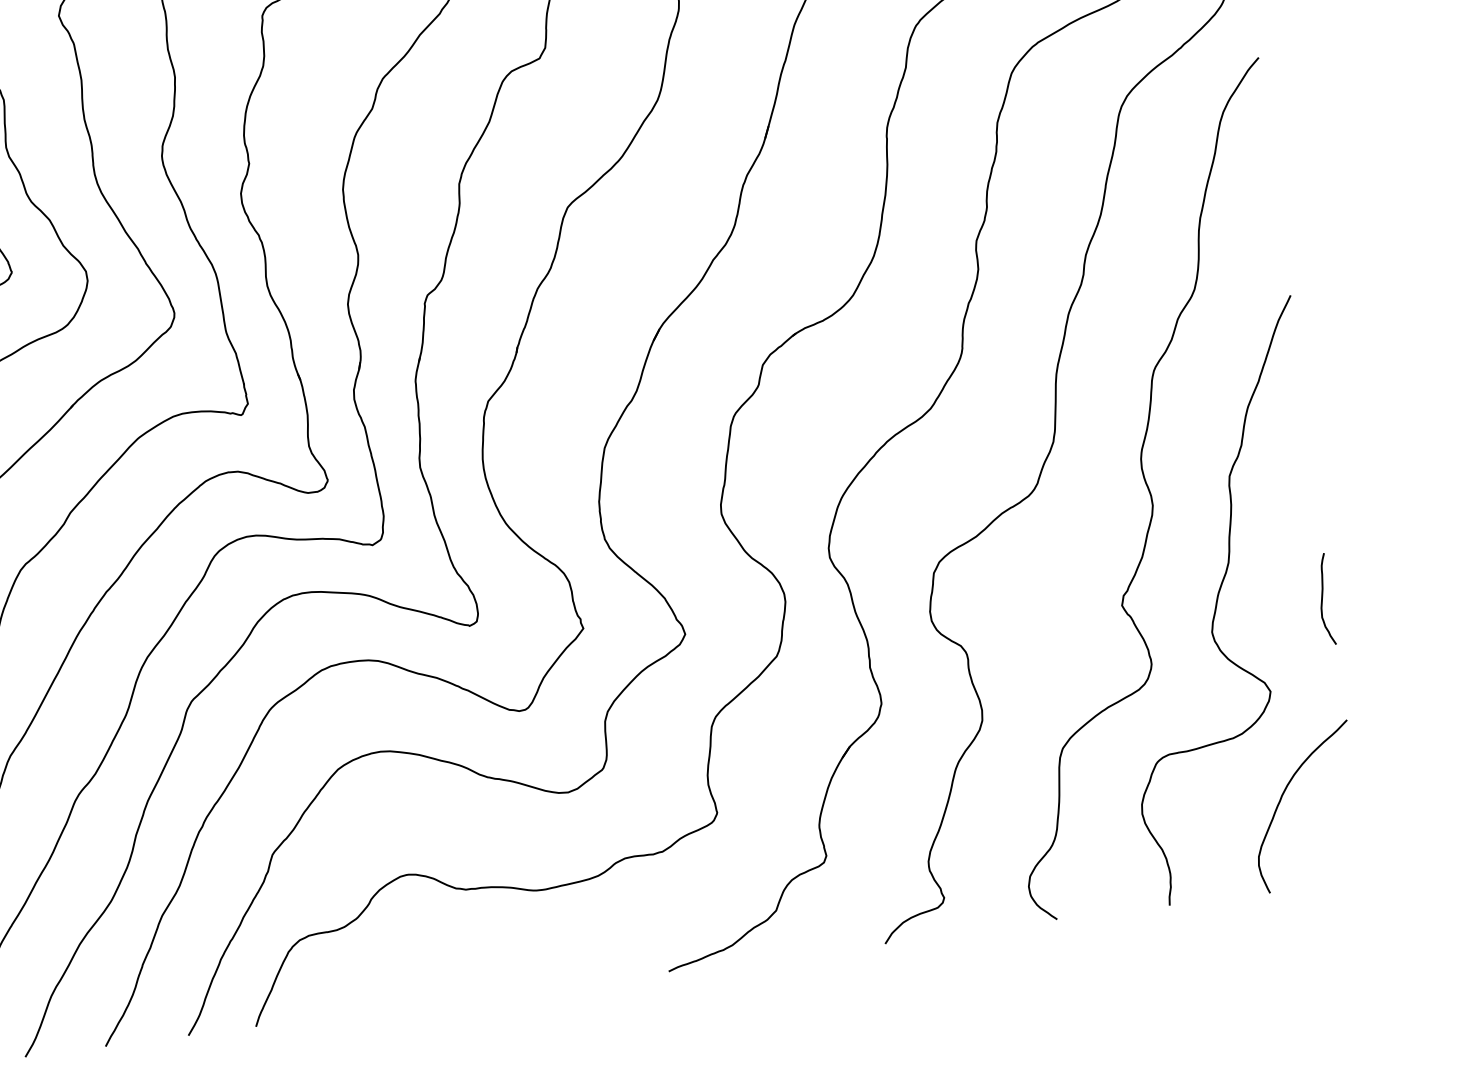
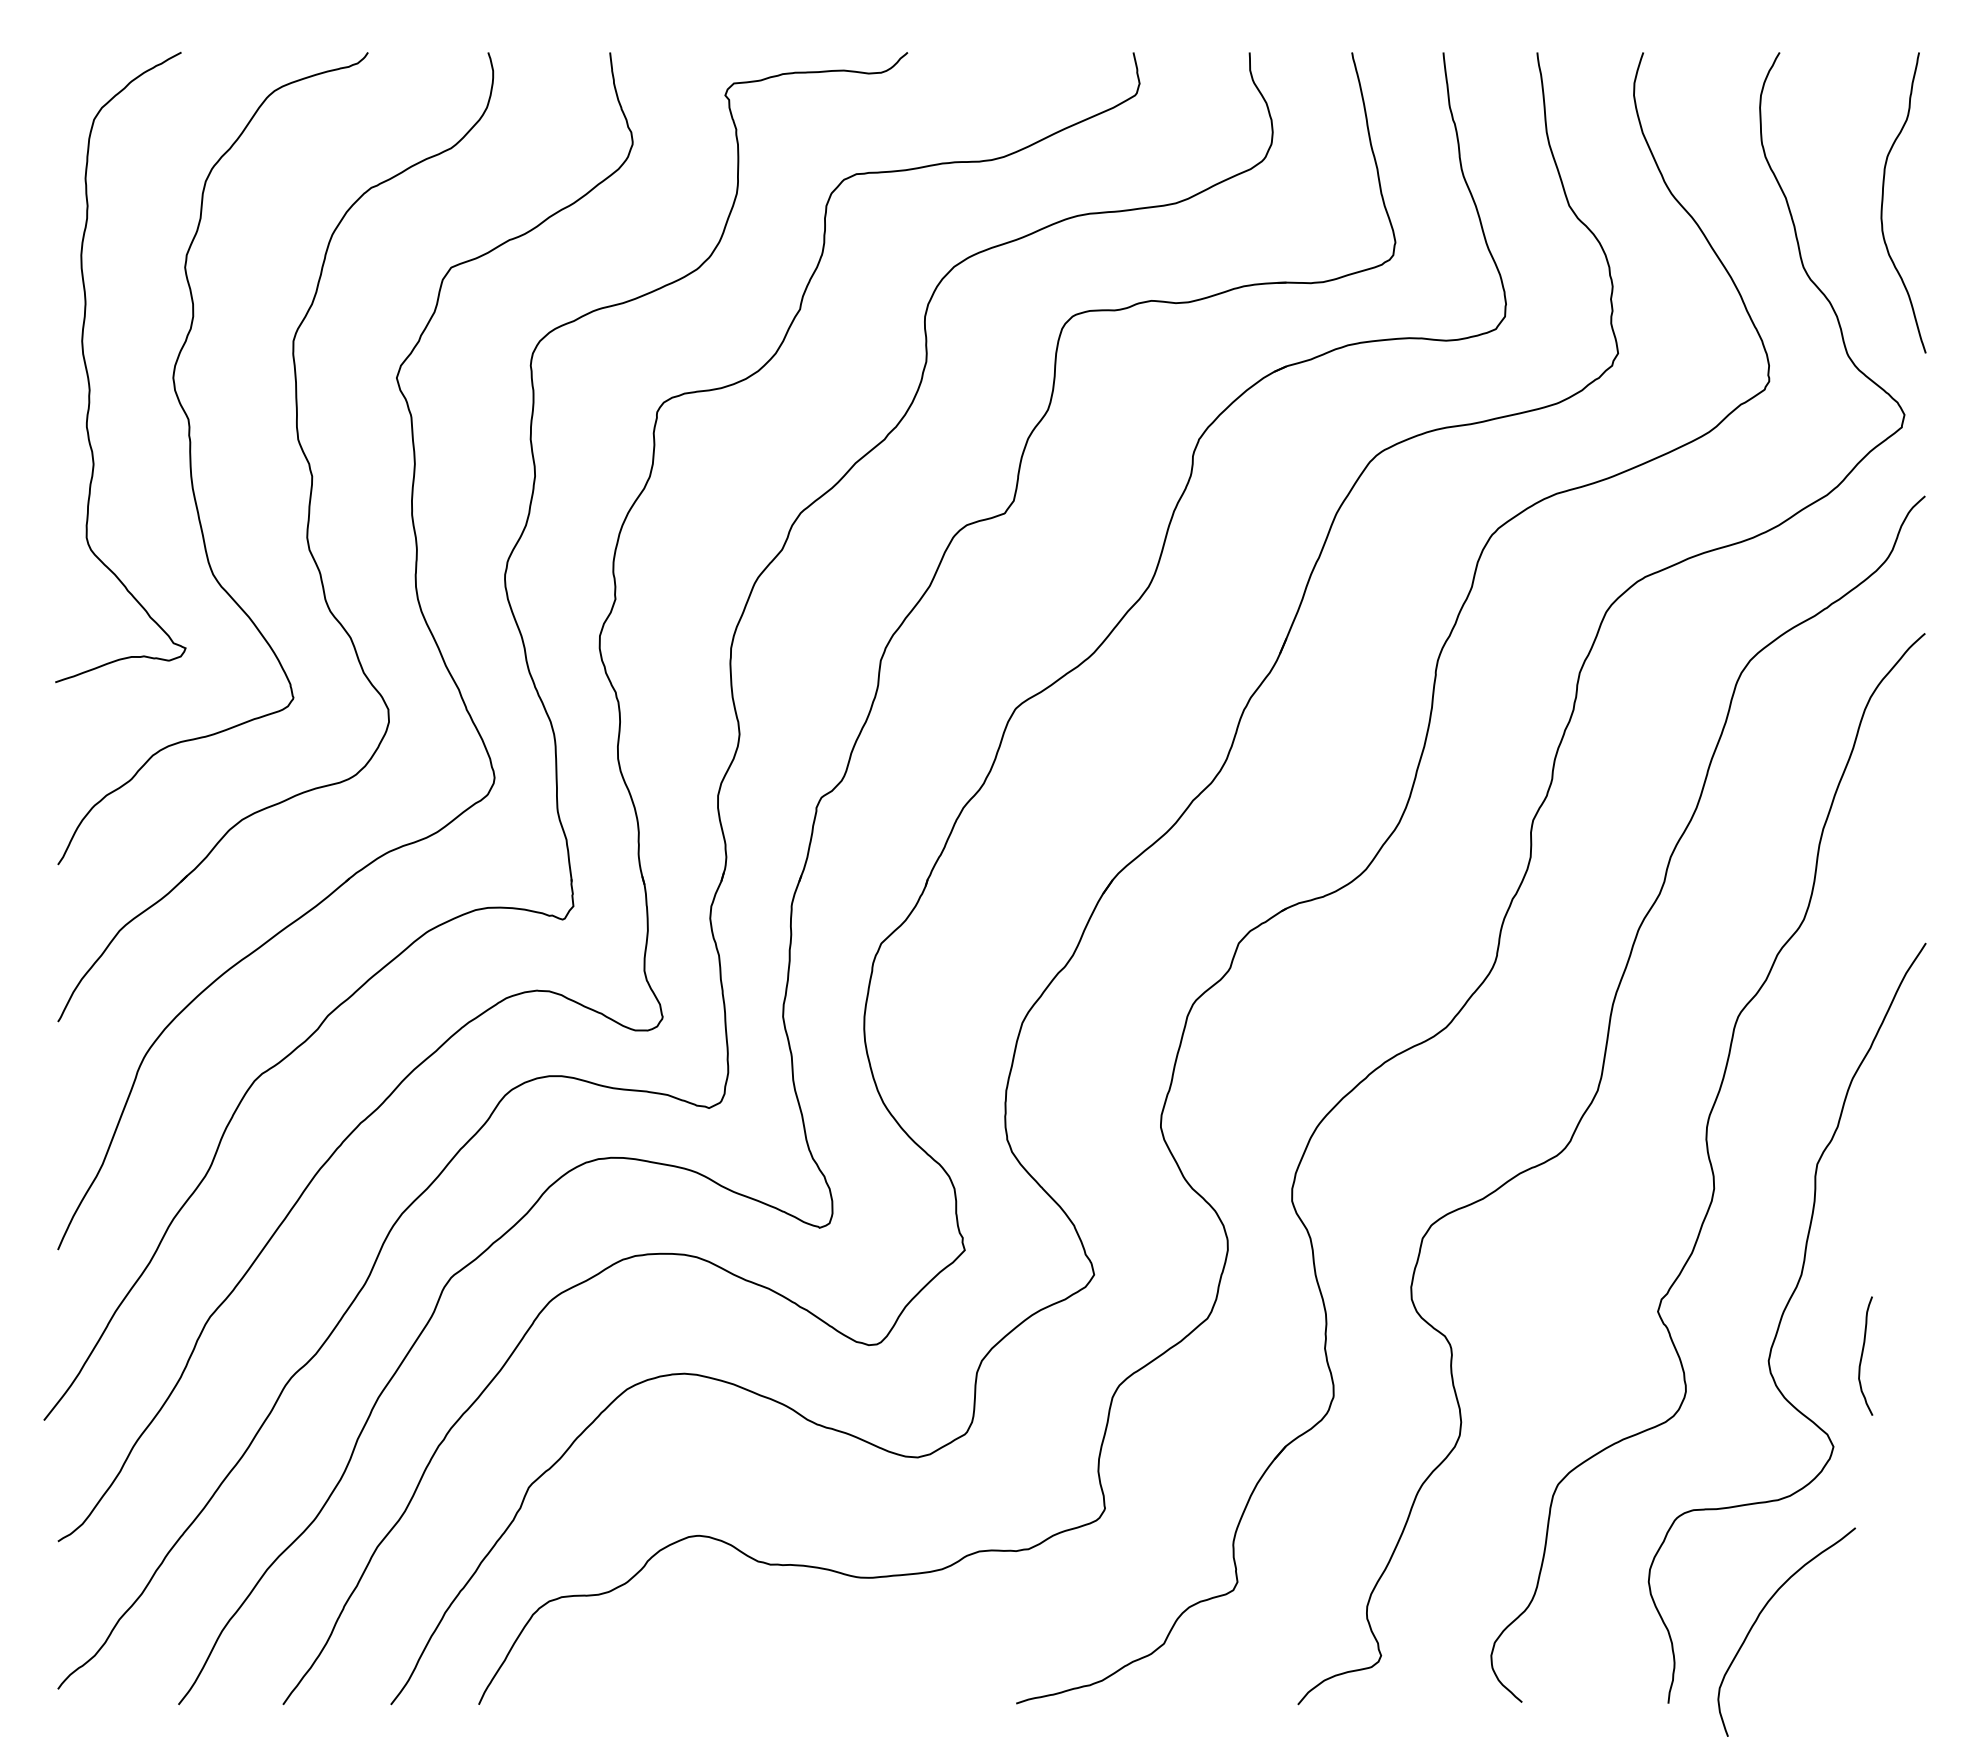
curve: (1323, 597) -> (1863, 1353), moved
curve: (1283, 795) -> (1761, 1613), moved

